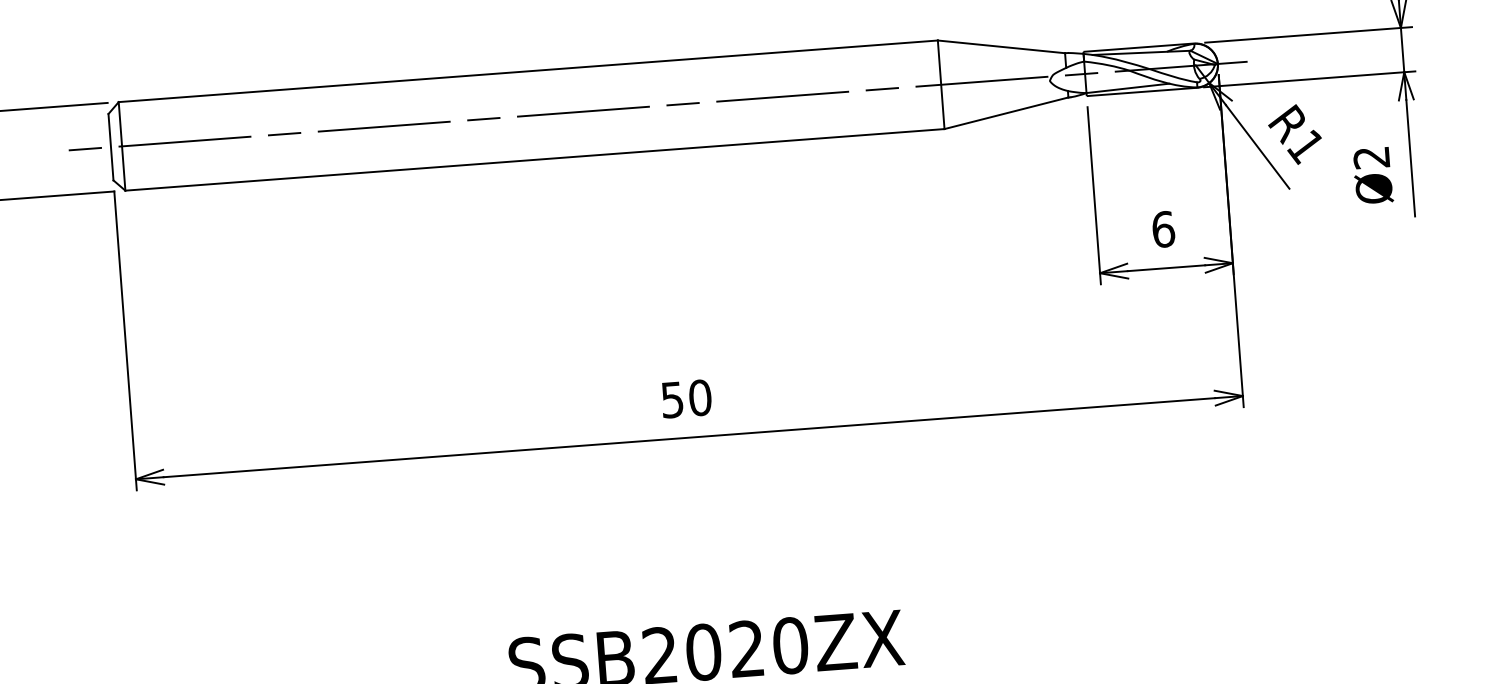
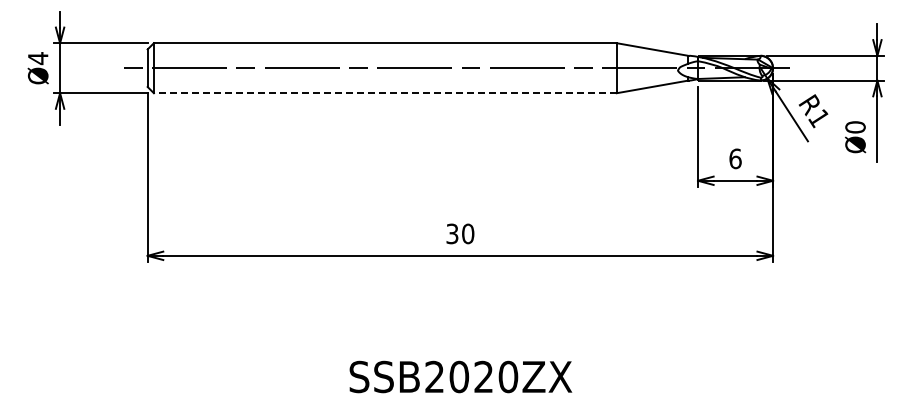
text: (1371, 157) -> (855, 127), Ø2 -> Ø0
line: (533, 160) -> (384, 93), solid -> dashed
text: (672, 399) -> (452, 233), 50 -> 30

